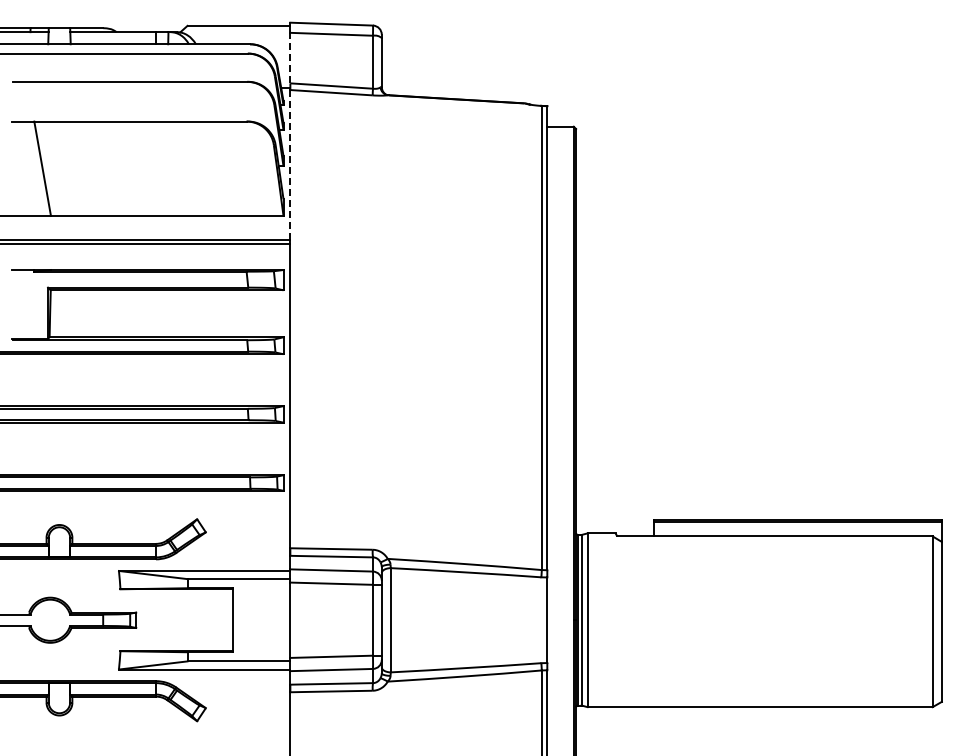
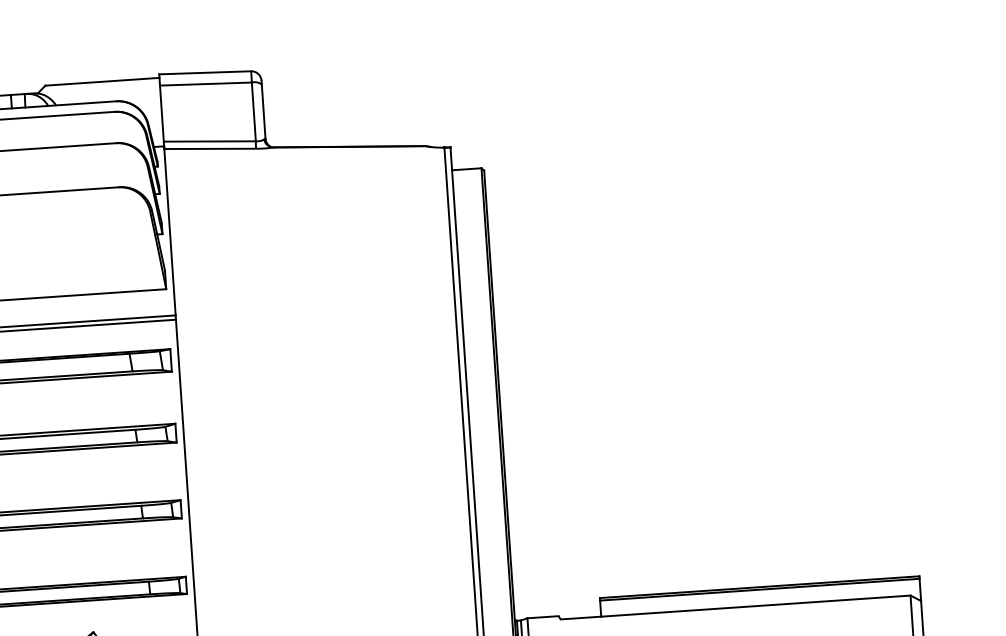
line: (290, 57) -> (162, 112), dashed -> solid
line: (290, 164) -> (170, 231), dashed -> solid

